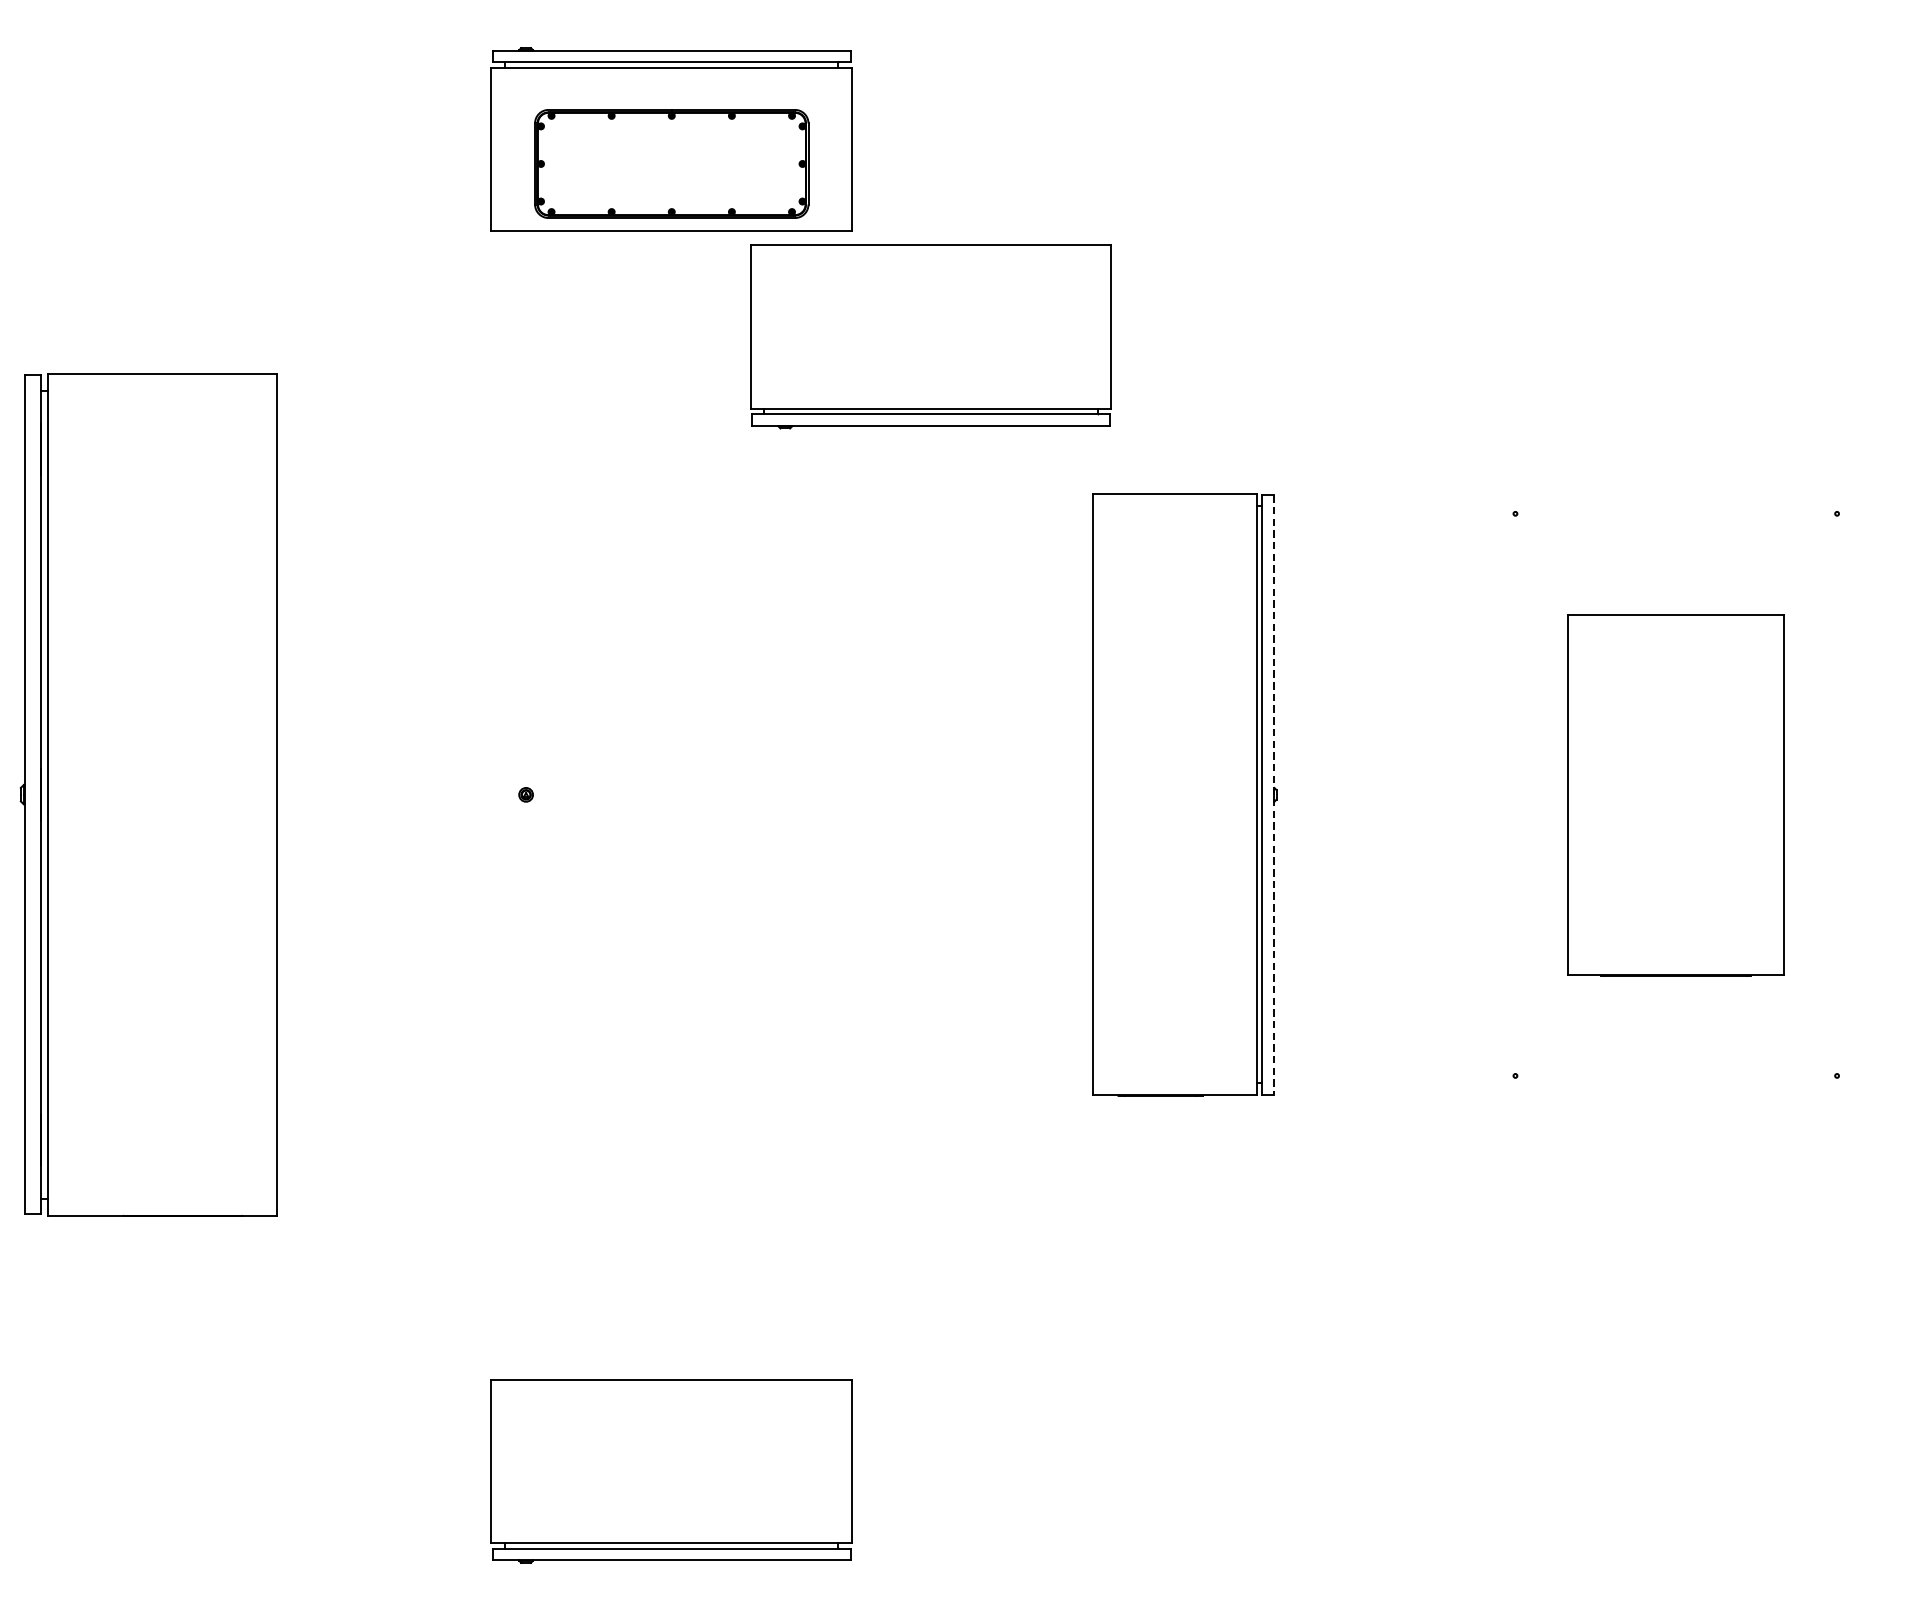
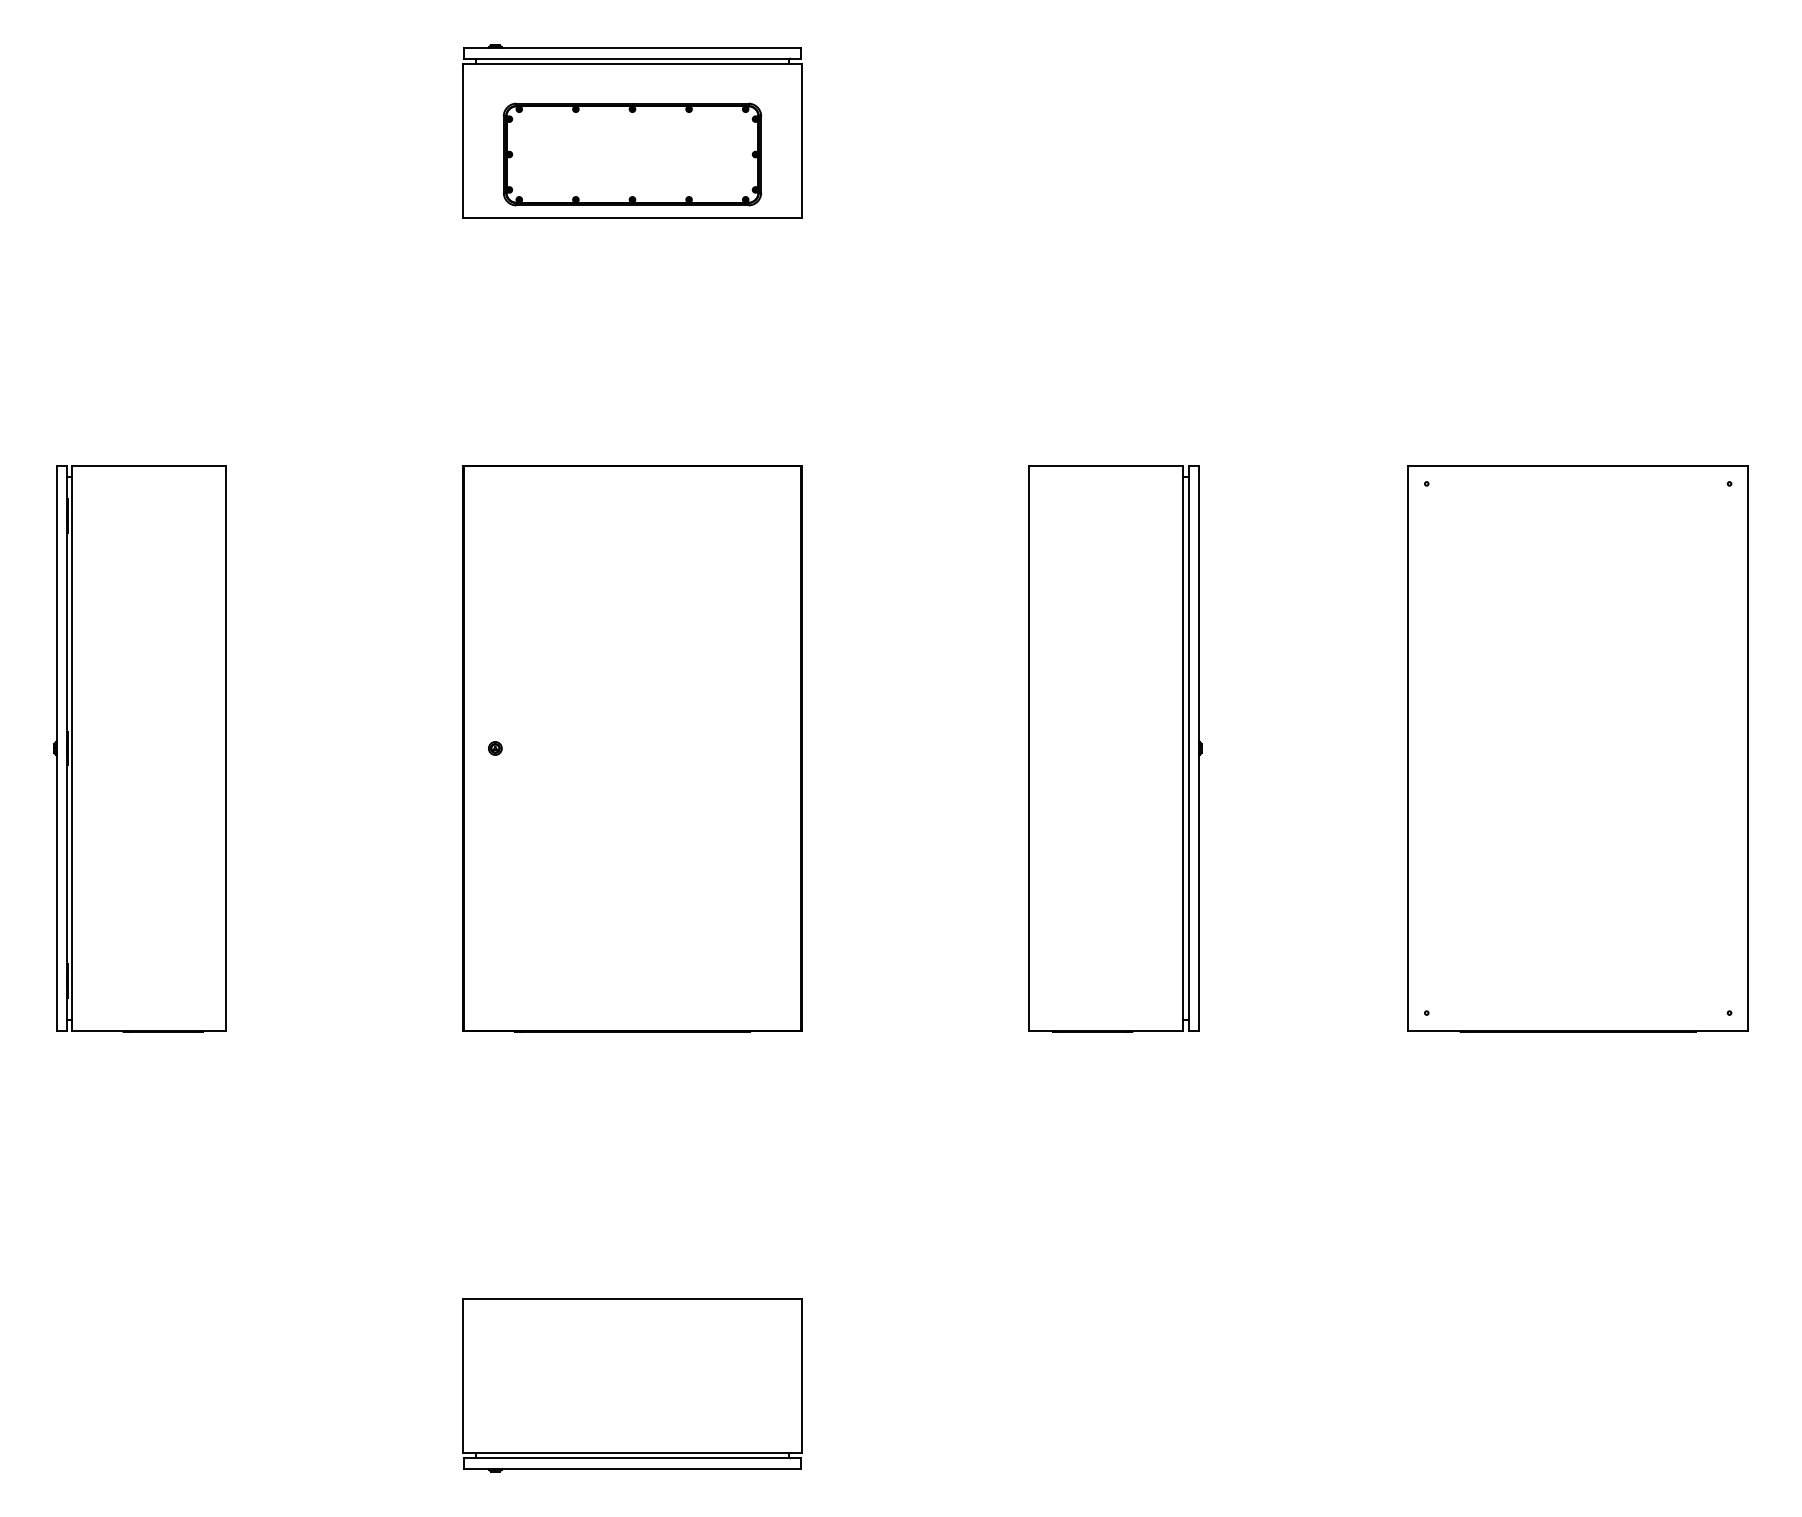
part: (930, 337) -> (876, 317), removed
part: (148, 794) -> (139, 748), size x0.71
part: (671, 794) -> (632, 748), added
part: (1675, 794) -> (1577, 748), size x1.67
line: (1274, 795) -> (1199, 749), dashed -> solid

